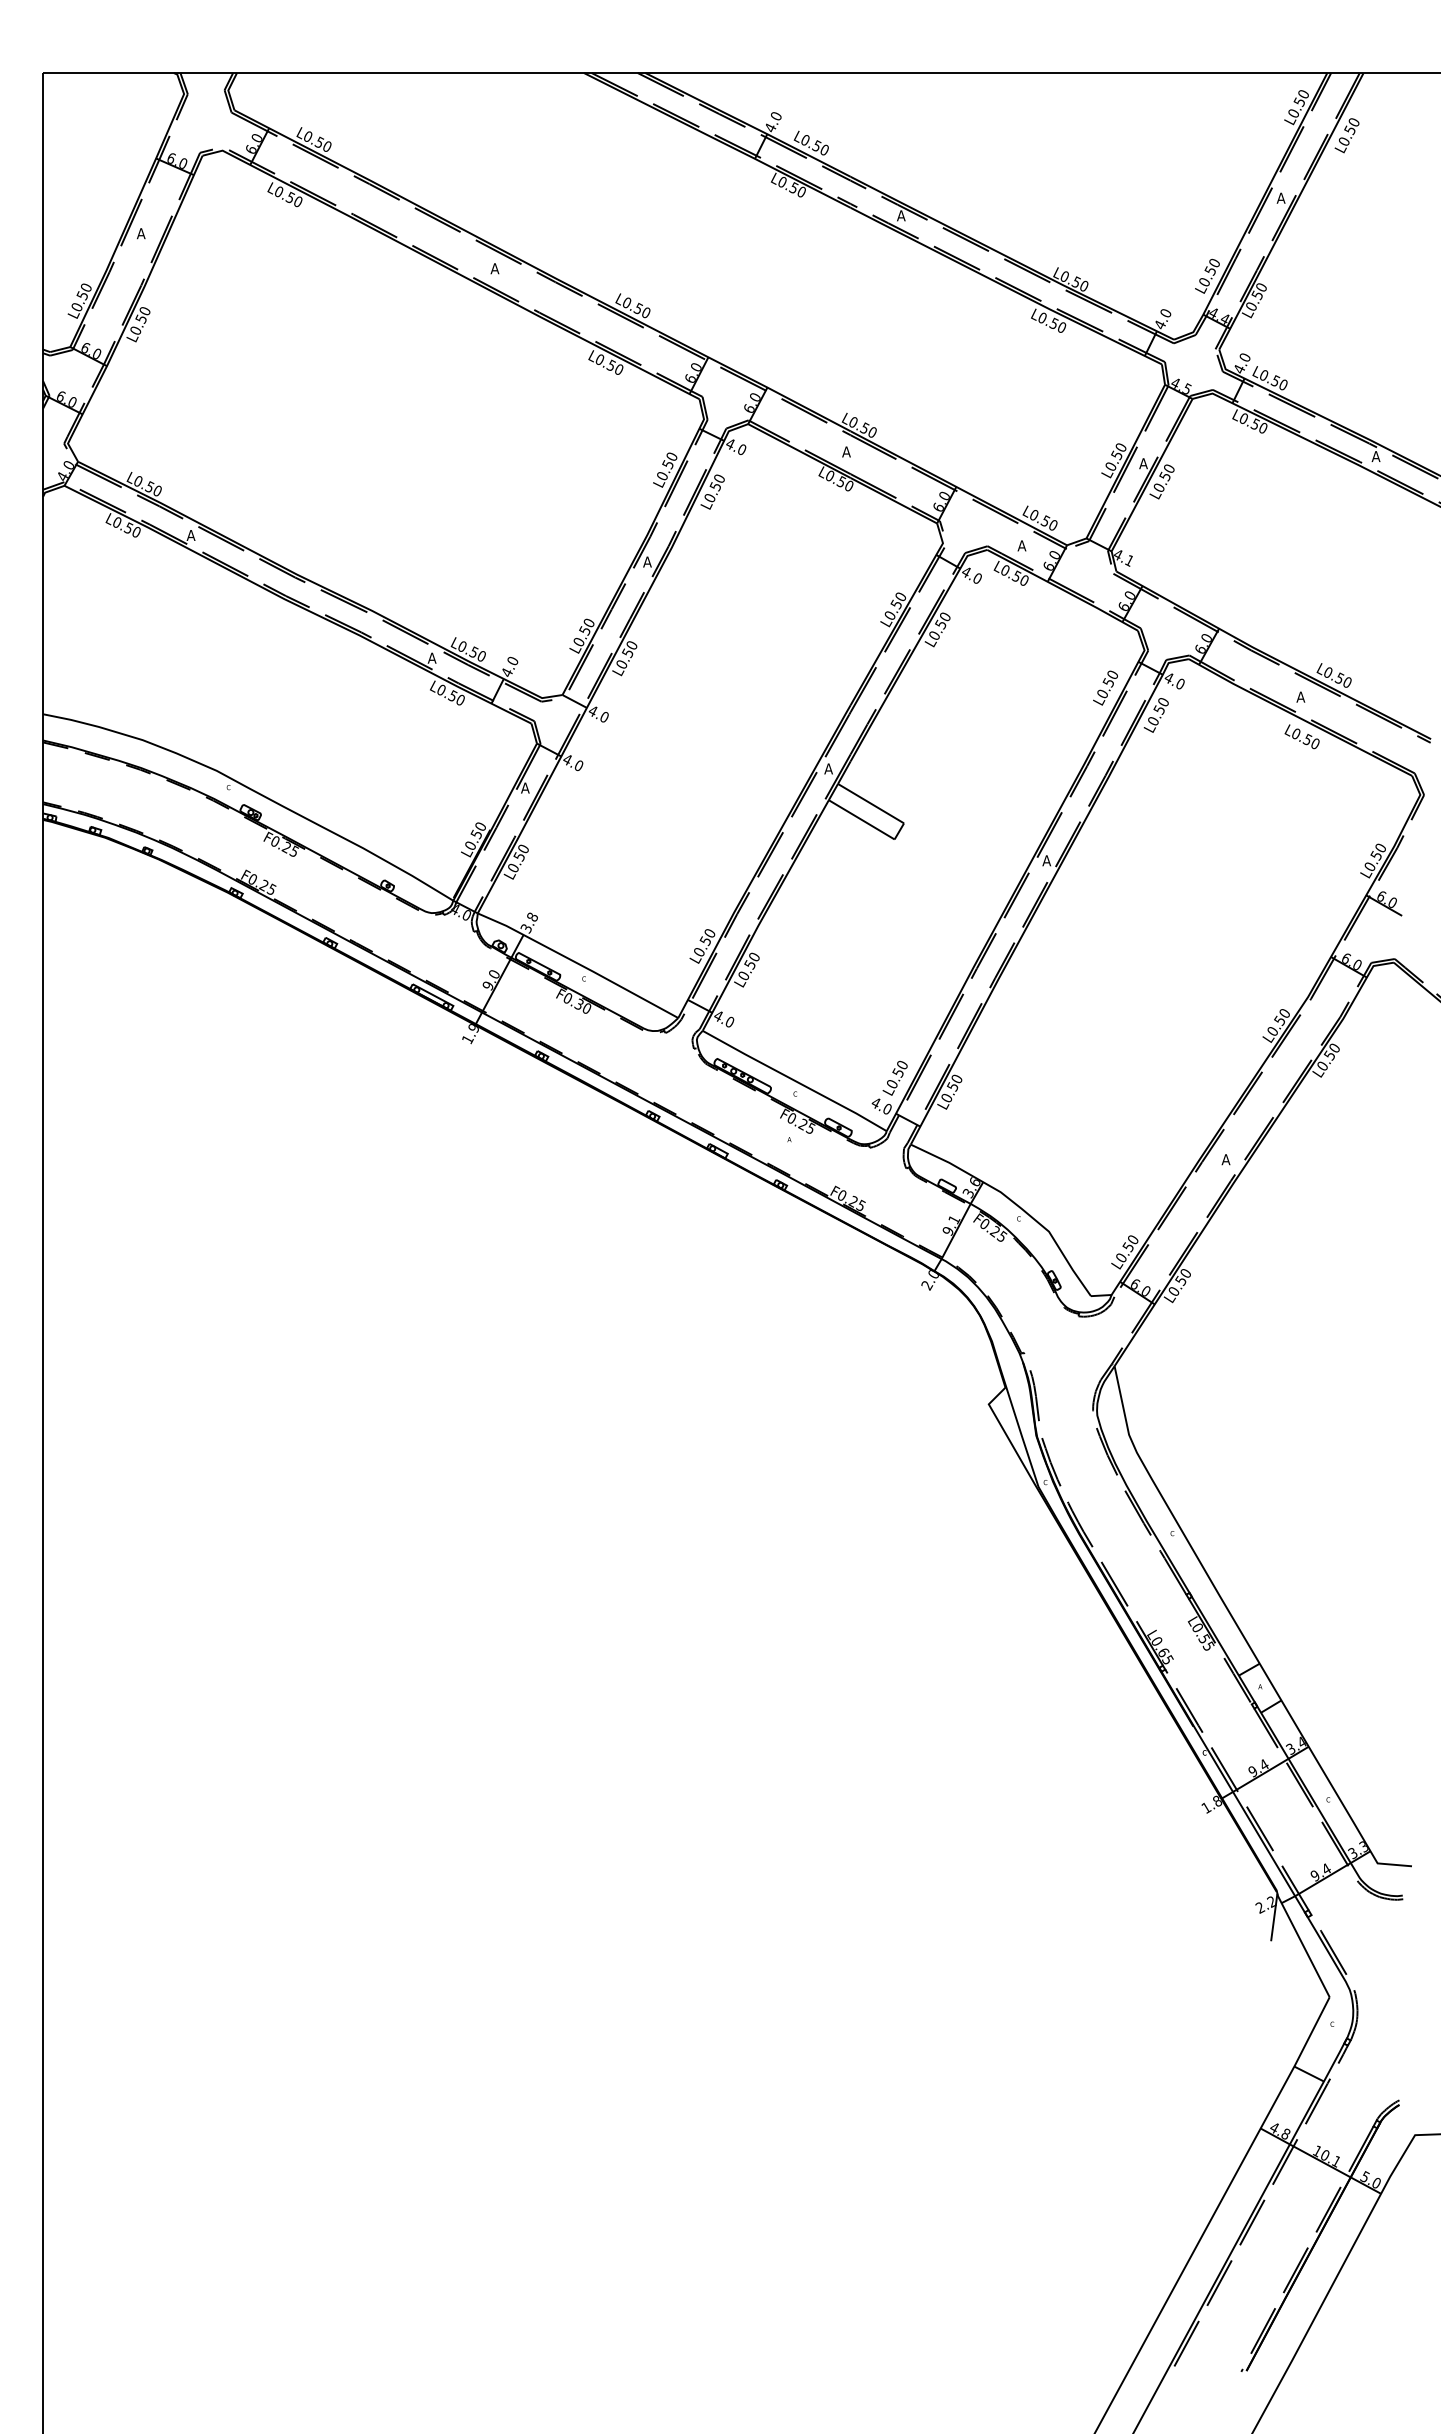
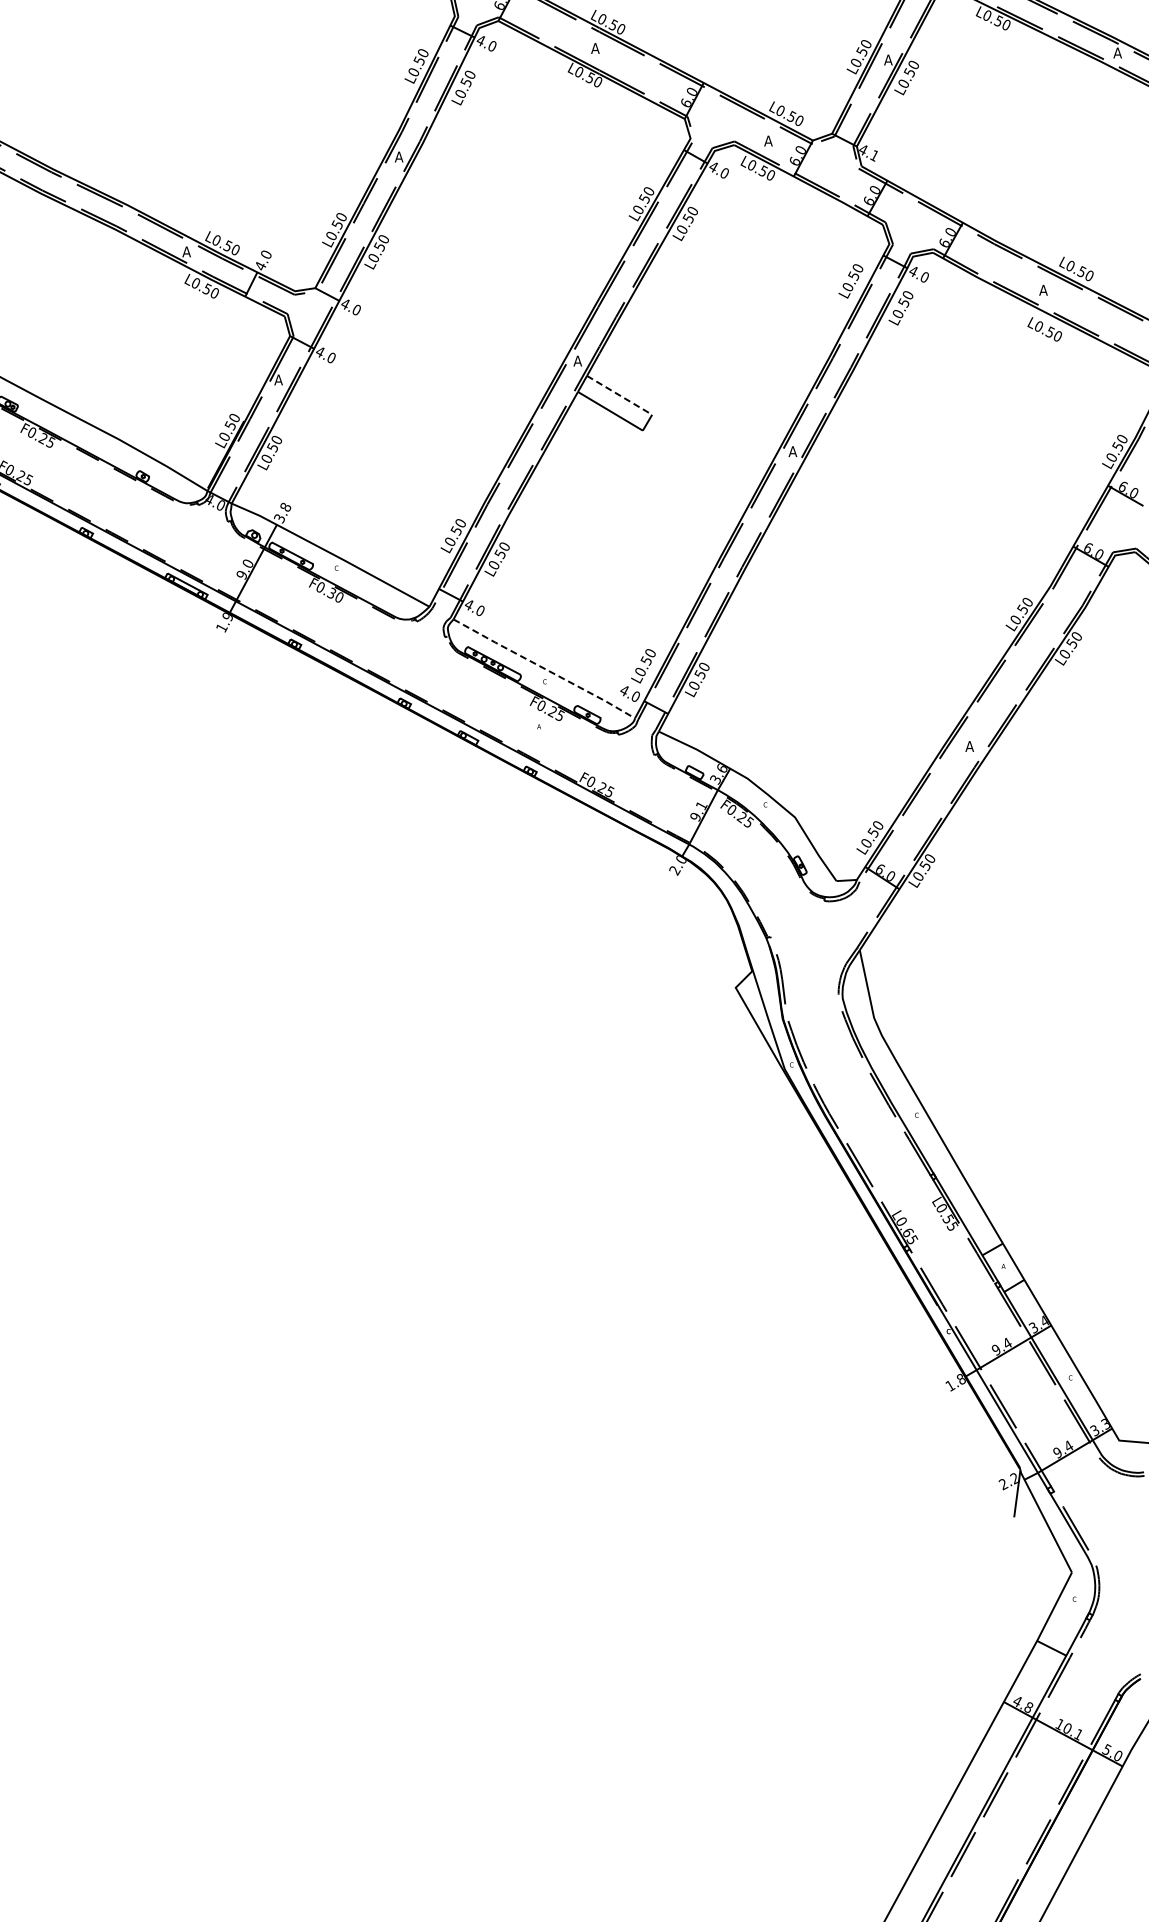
line: (871, 803) -> (620, 395), solid -> dashed
line: (795, 1080) -> (545, 668), solid -> dashed

